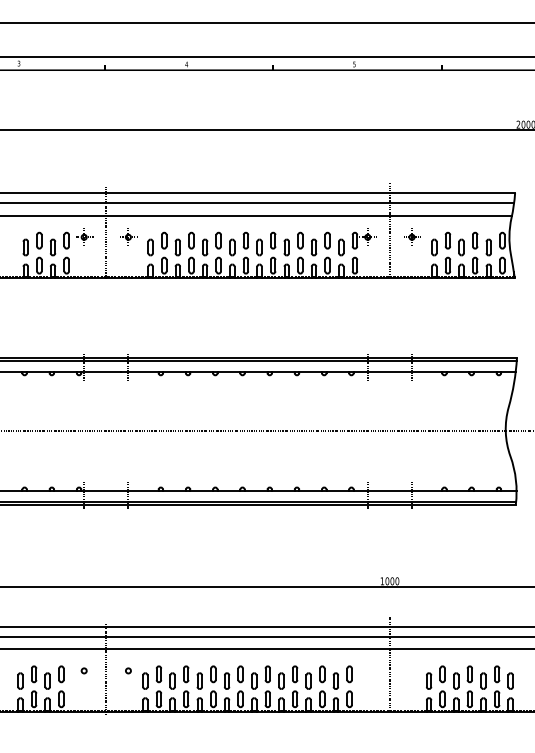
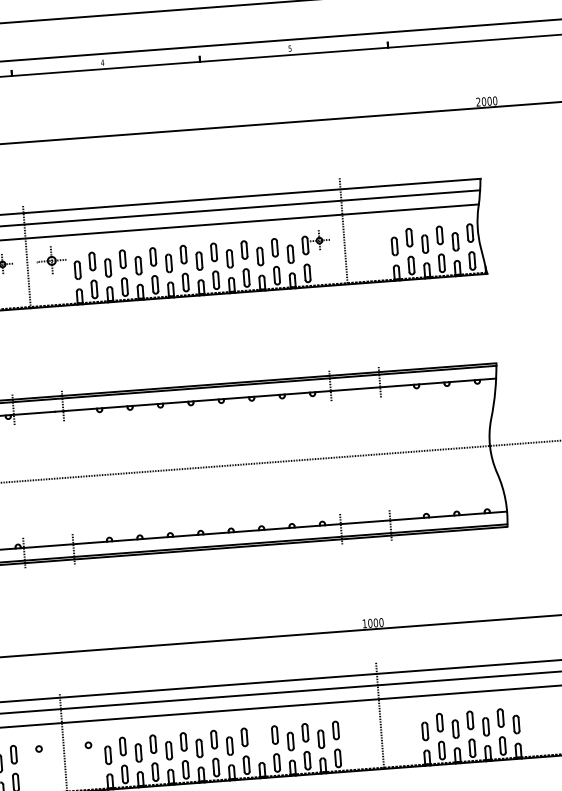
part: (128, 236) -> (52, 259), size x1.4
part: (412, 236) -> (369, 235), removed
part: (281, 680) -> (260, 743), removed

